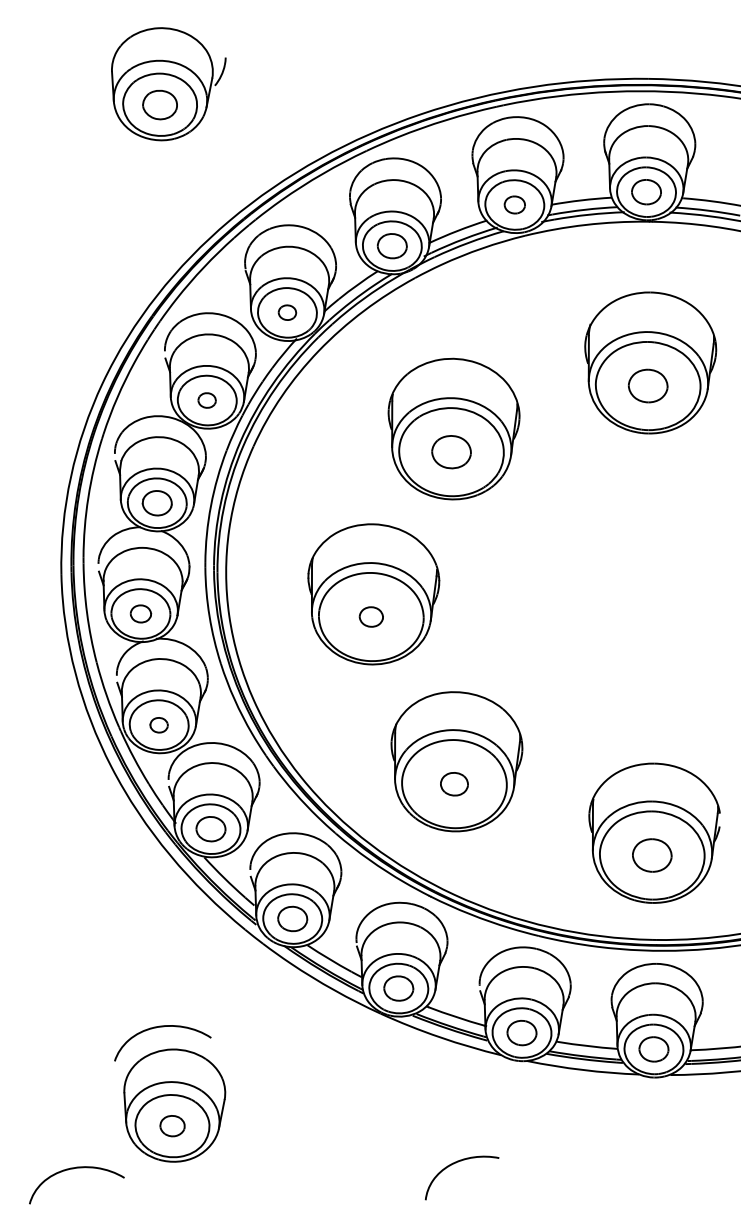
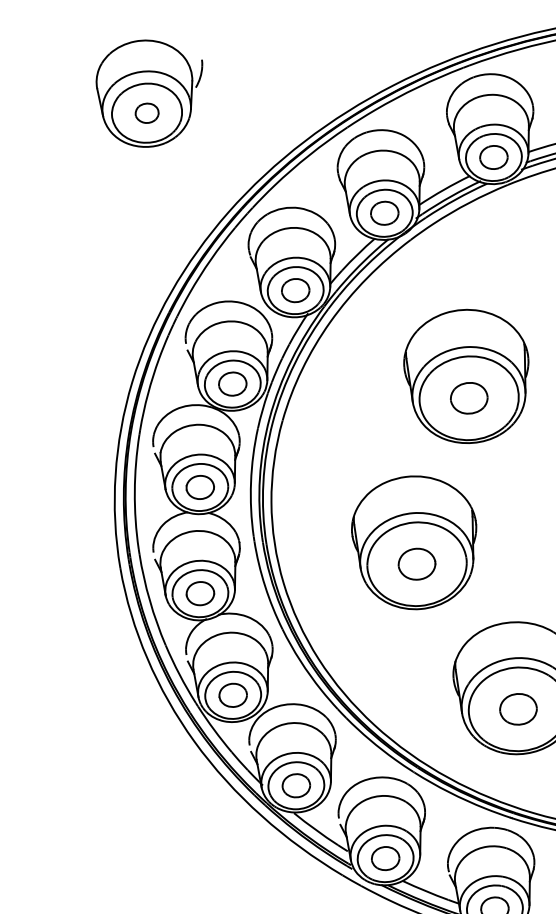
part: (160, 104) -> (147, 112), size x0.71
part: (514, 204) -> (493, 157), size x1.43
part: (287, 312) -> (295, 290), size x1.67
part: (206, 400) -> (232, 384), size x1.67
part: (140, 613) -> (199, 593), size x1.43
part: (371, 616) -> (417, 563), size x1.67
part: (158, 725) -> (232, 695), size x1.67
part: (454, 784) -> (518, 709), size x1.43

